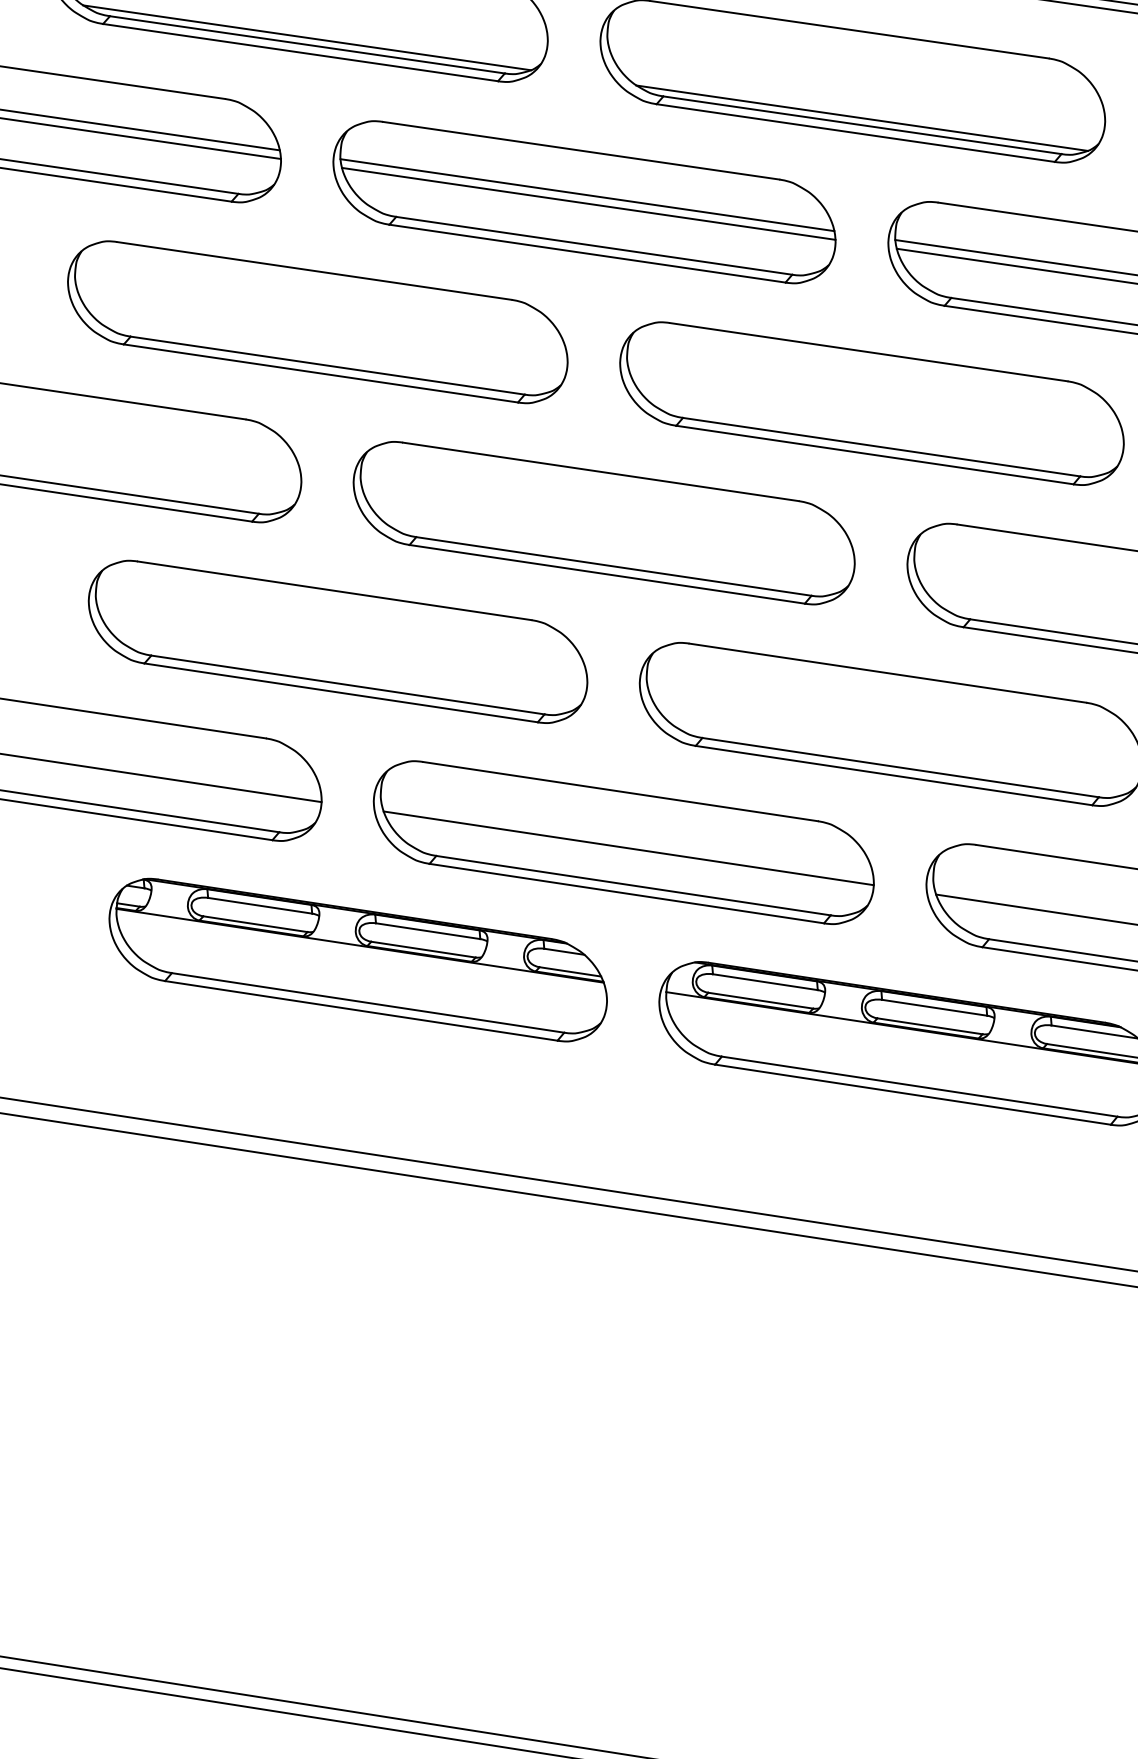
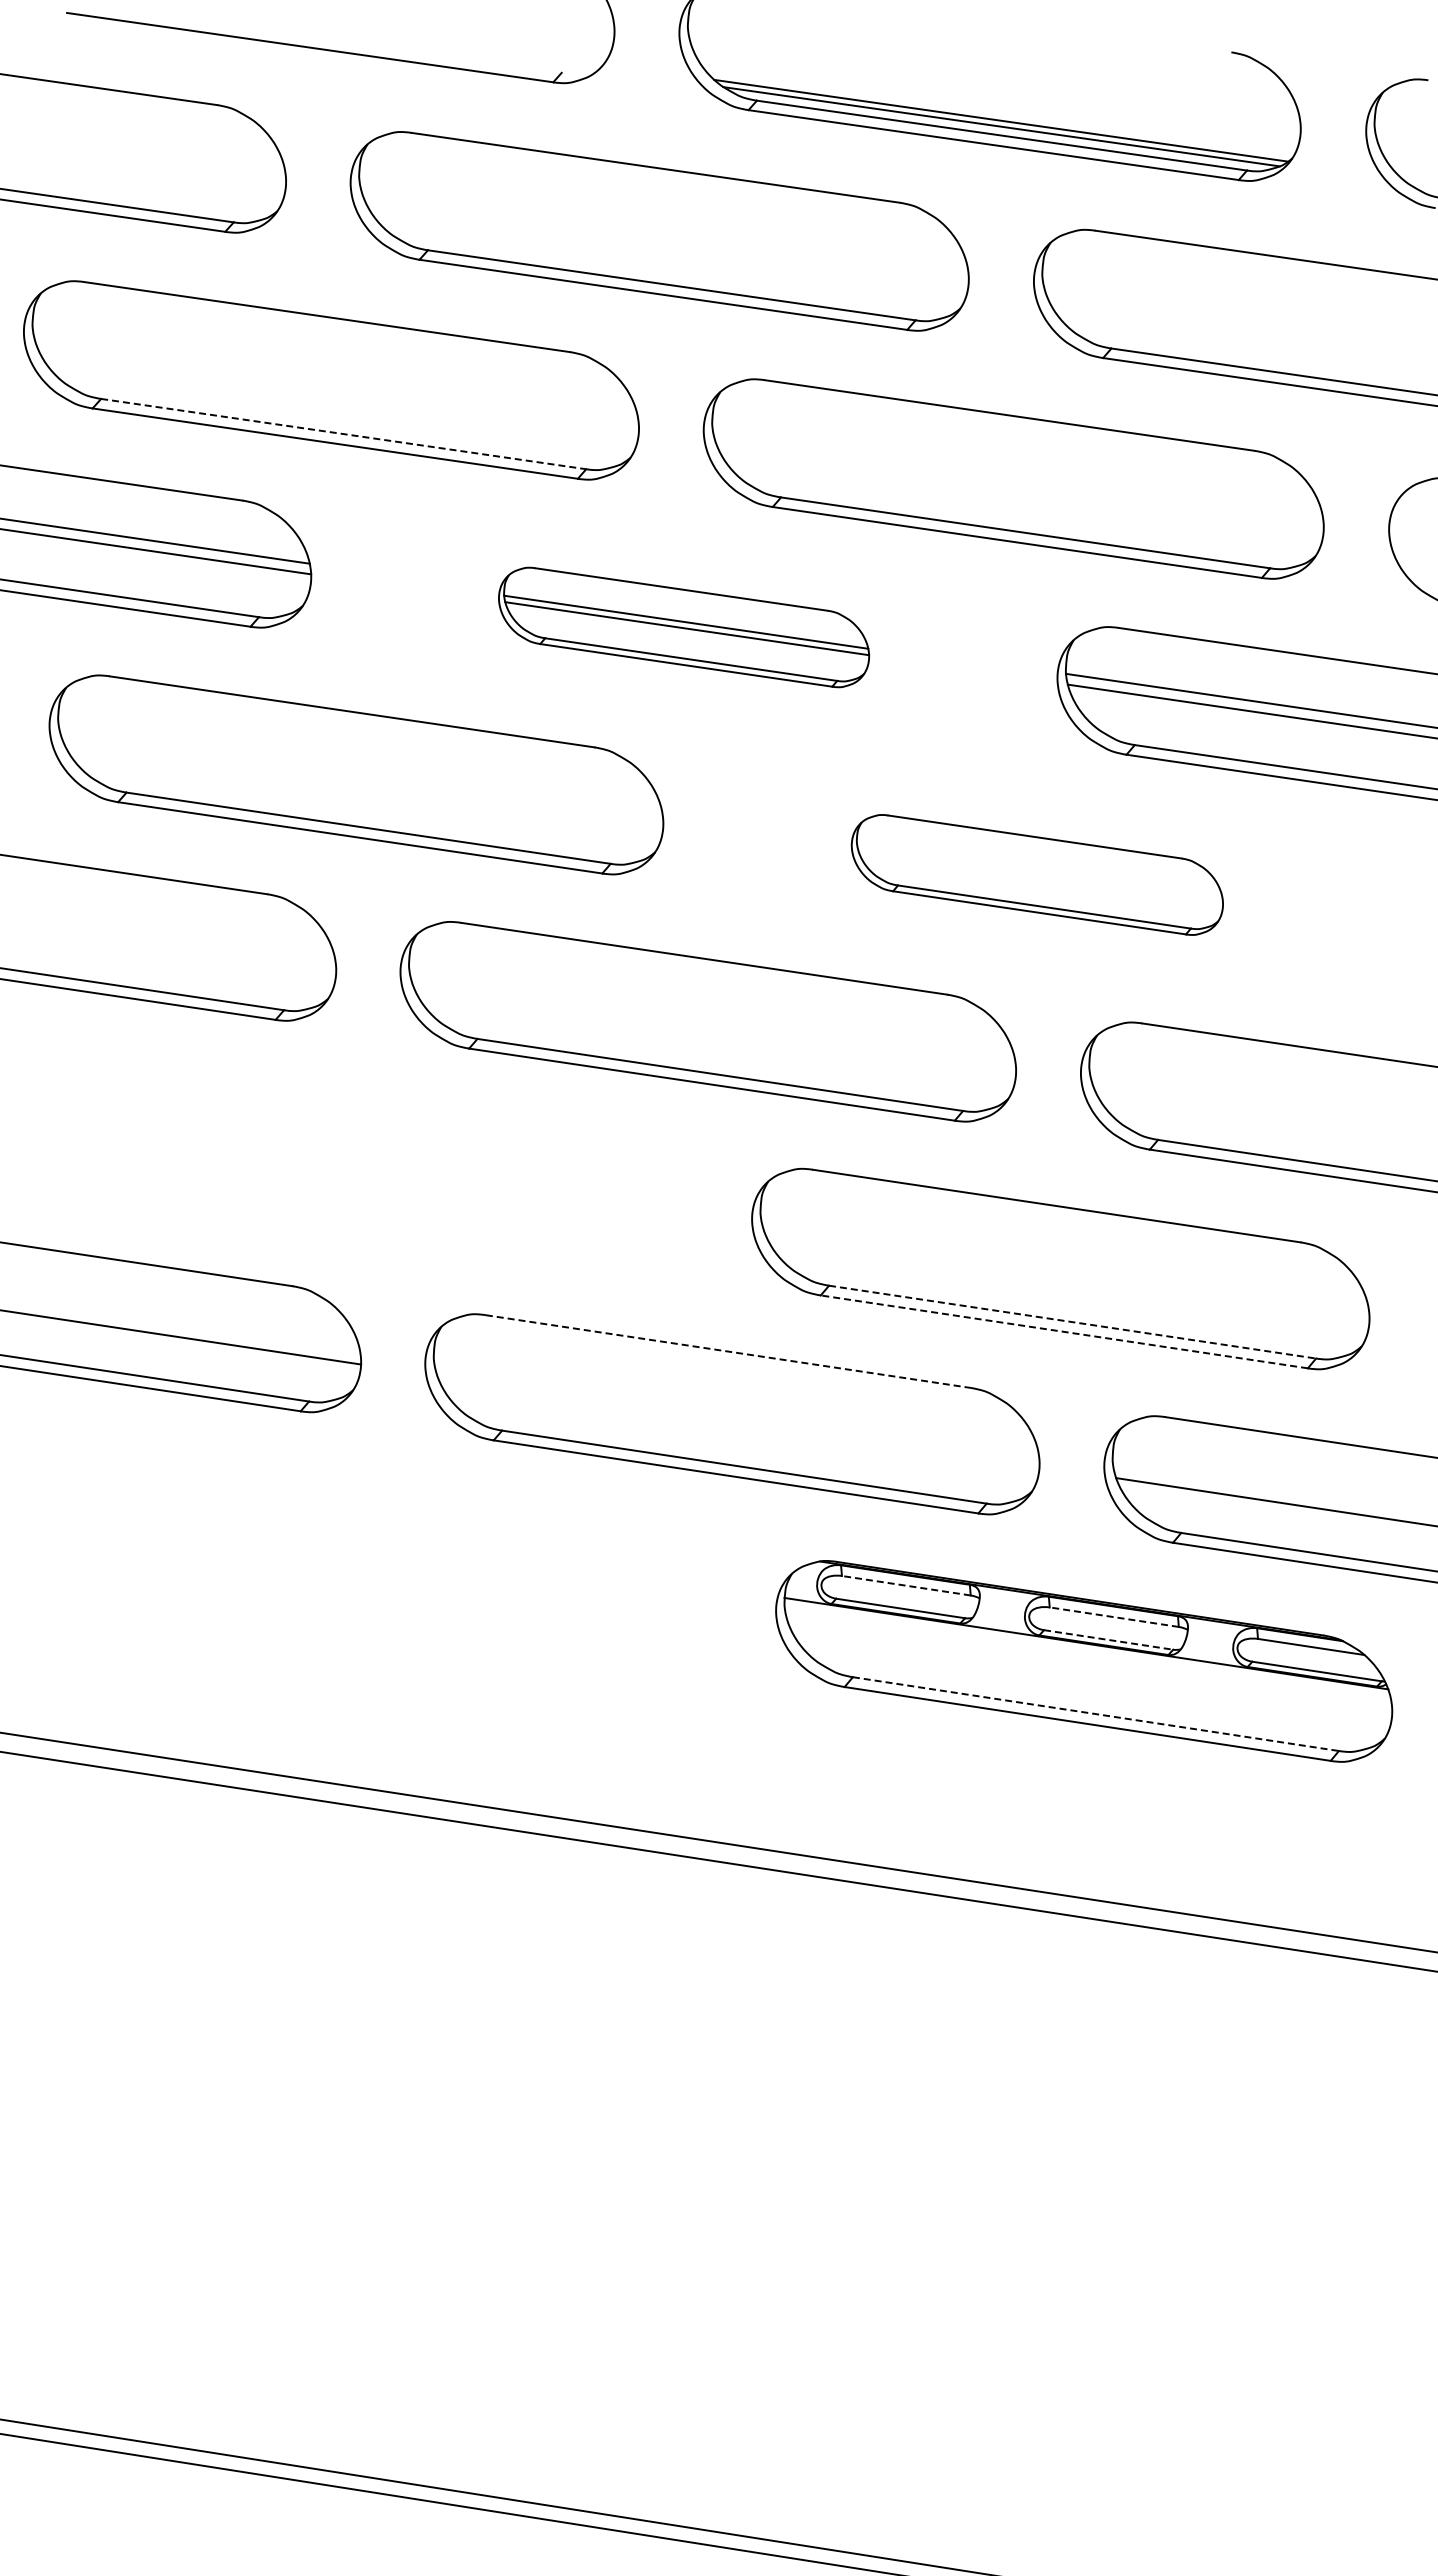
line: (307, 37) -> (343, 425), removed
line: (308, 45) -> (344, 434), solid -> dashed
line: (861, 118) -> (1024, 524), removed
part: (584, 202) -> (683, 627), size x0.6
part: (872, 403) -> (1037, 874), size x0.6
part: (338, 641) -> (381, 1167), removed
line: (901, 767) -> (1073, 1322), solid -> dashed
line: (893, 775) -> (1063, 1331), solid -> dashed
line: (620, 791) -> (728, 1351), solid -> dashed
line: (628, 848) -> (738, 1421), removed
part: (357, 960) -> (405, 1558), removed
line: (764, 981) -> (905, 1585), solid -> dashed
line: (933, 1008) -> (1113, 1617), solid -> dashed
line: (930, 1026) -> (1109, 1640), solid -> dashed
line: (919, 1086) -> (1095, 1714), solid -> dashed

